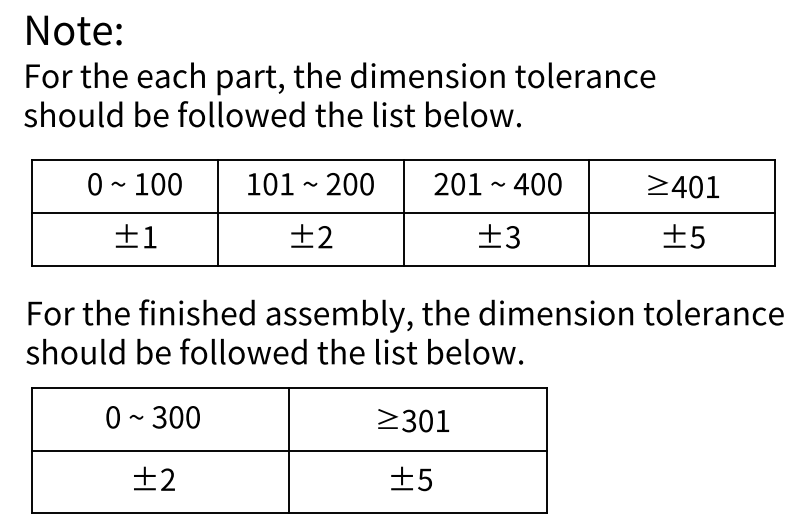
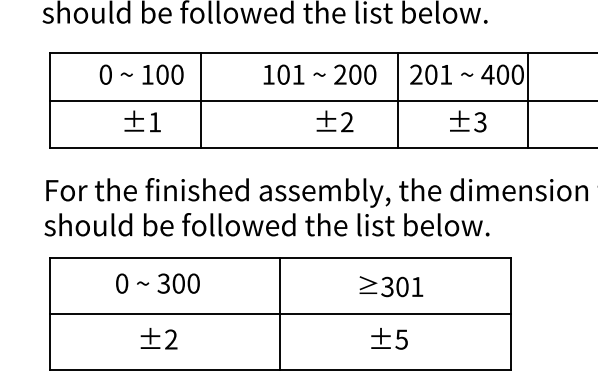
text: (310, 184) -> (319, 74), moved
line: (217, 213) -> (200, 100), moved
line: (403, 213) -> (397, 100), moved
line: (589, 213) -> (528, 100), moved
text: (311, 236) -> (334, 121), moved

